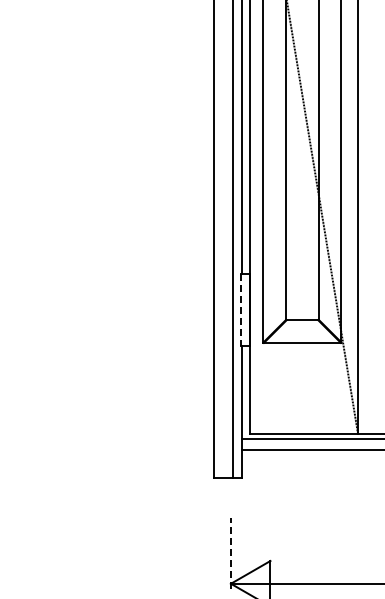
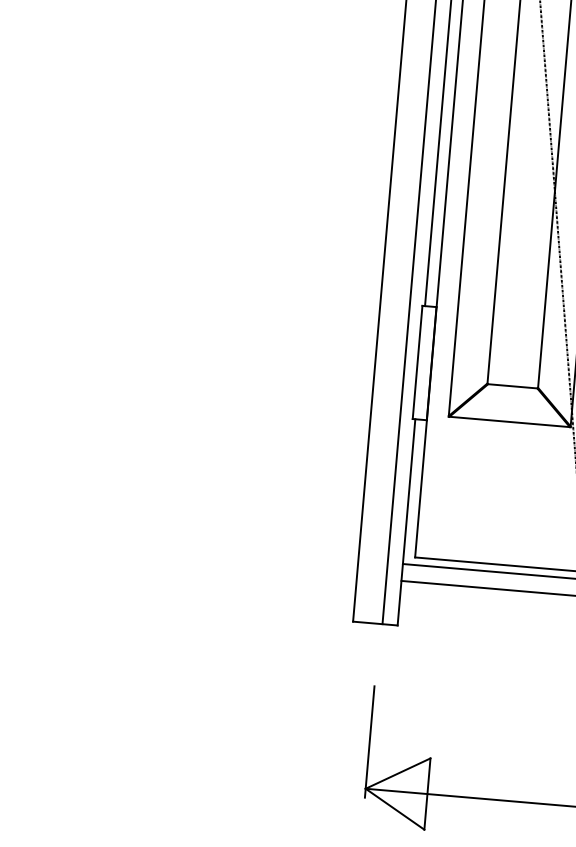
line: (240, 310) -> (417, 362), dashed -> solid
line: (230, 553) -> (369, 741), dashed -> solid

